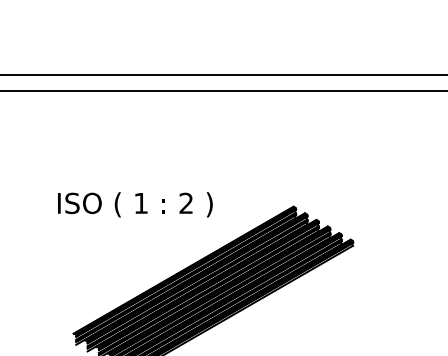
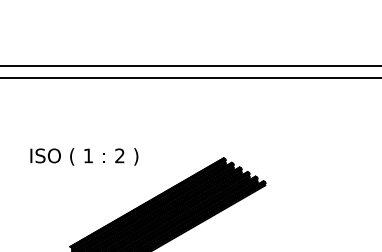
text: (135, 204) -> (84, 156), moved

